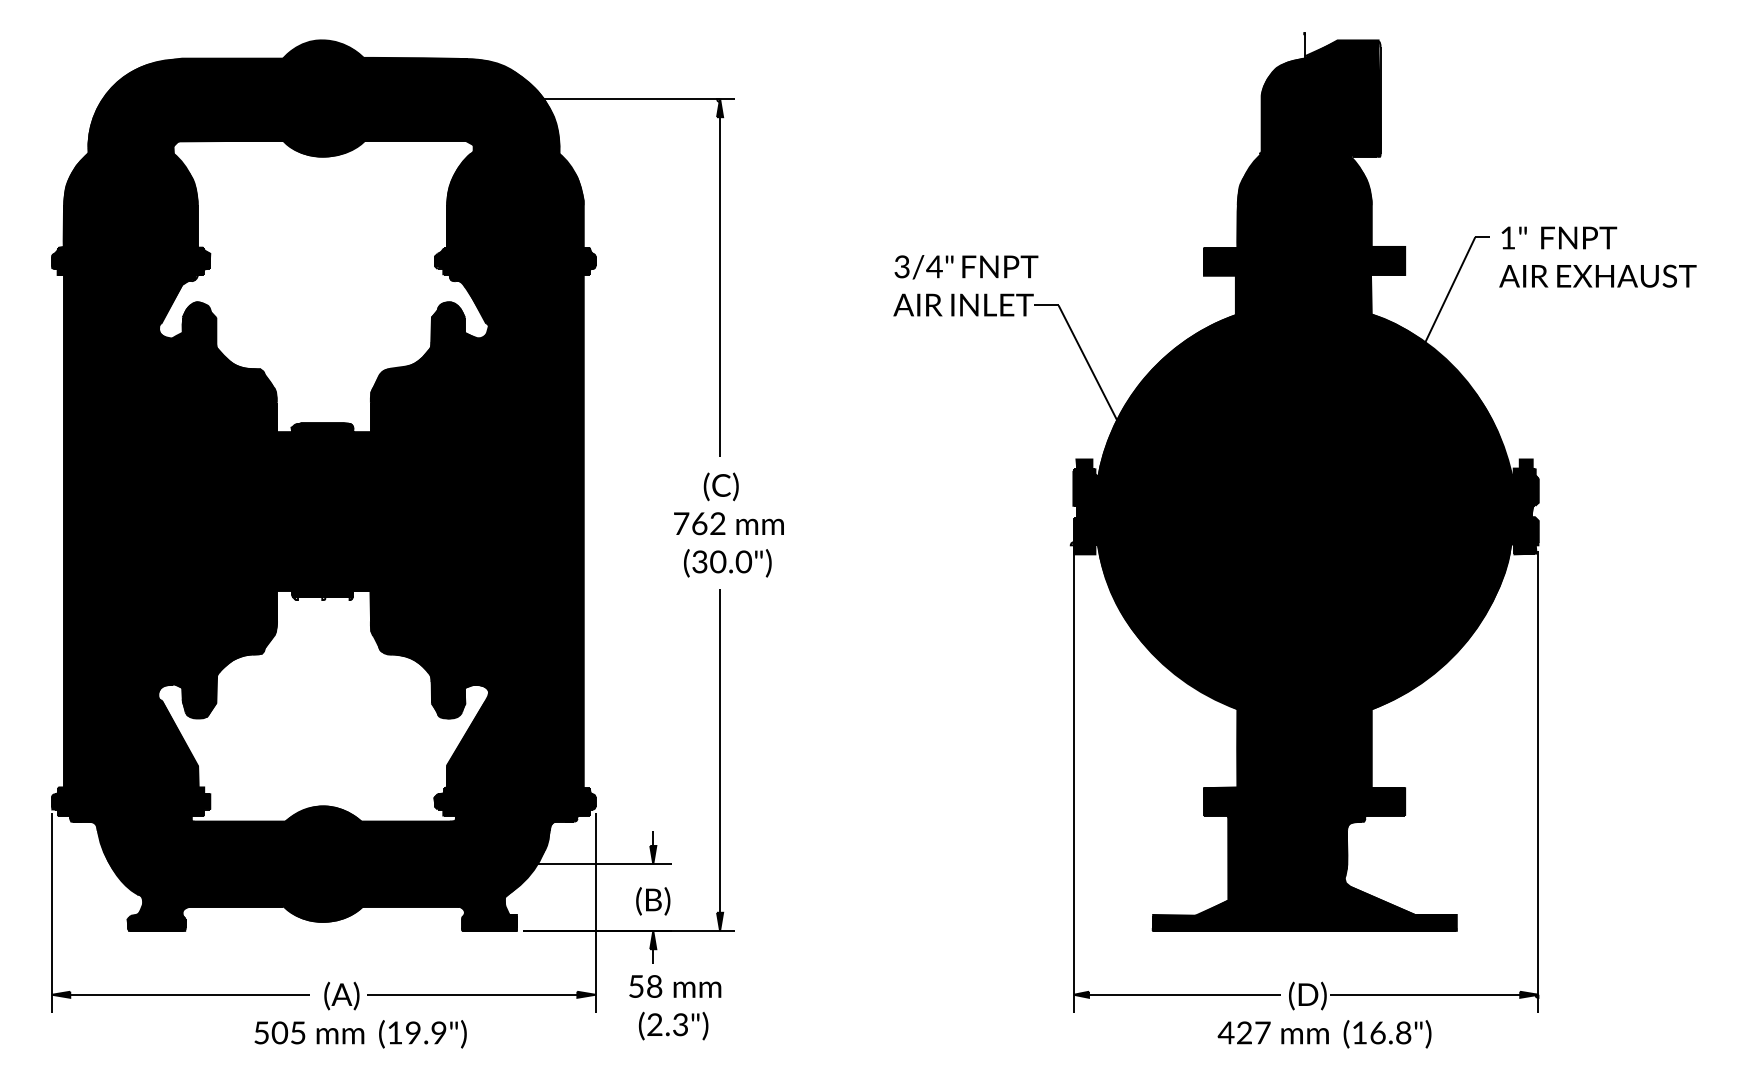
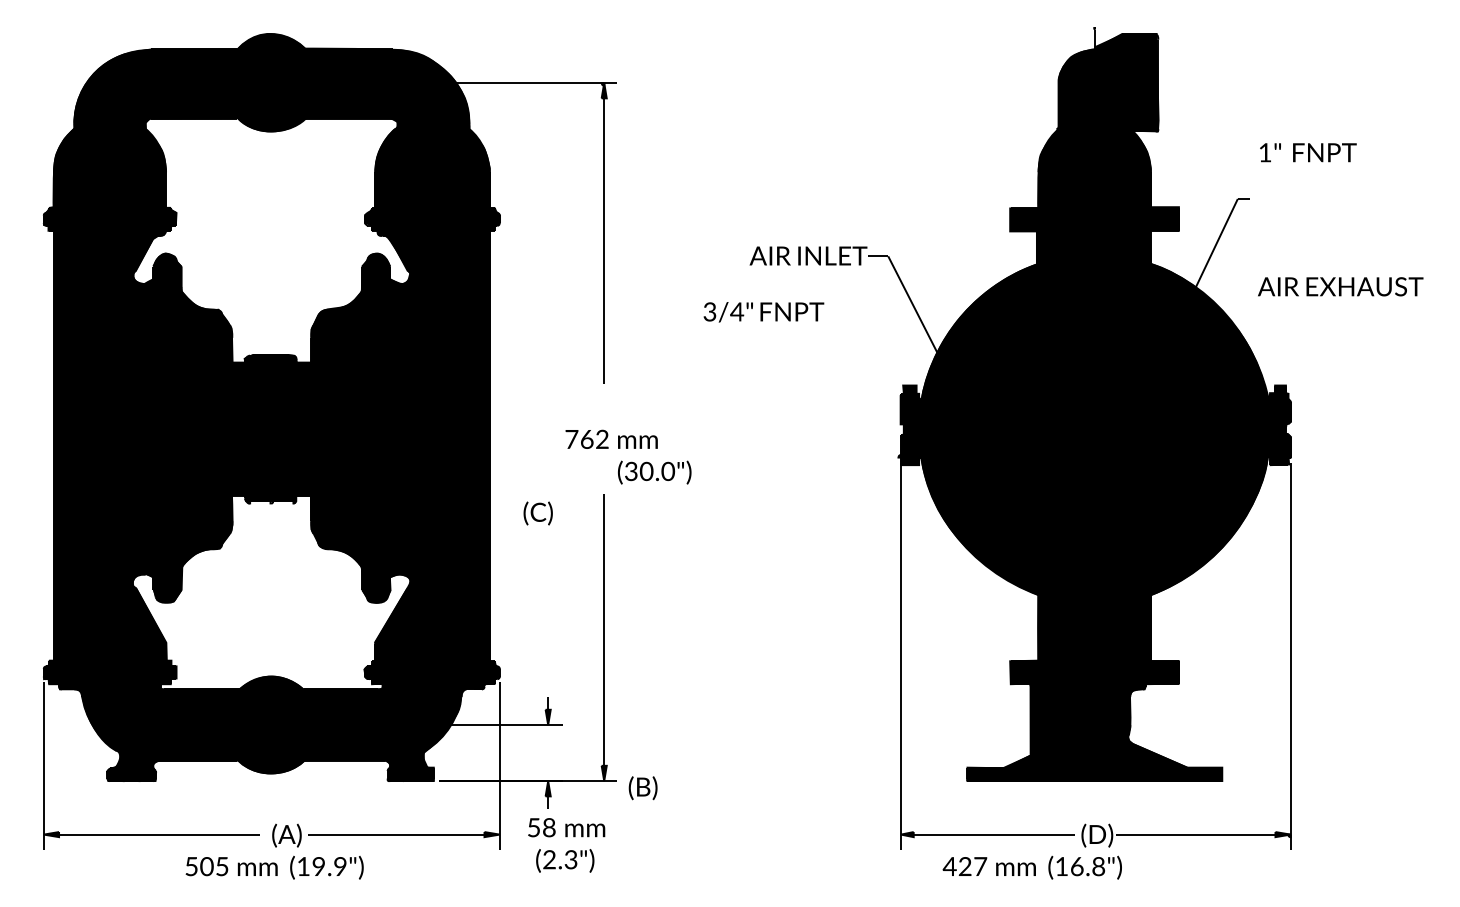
text: (1559, 237) -> (1308, 152), moved
text: (965, 267) -> (763, 312), moved
text: (1597, 275) -> (1340, 286), moved
text: (720, 486) -> (537, 513), moved
text: (727, 563) -> (654, 472), moved
text: (652, 901) -> (642, 788), moved
text: (360, 1033) -> (274, 867), moved
text: (1323, 1033) -> (1031, 867), moved

